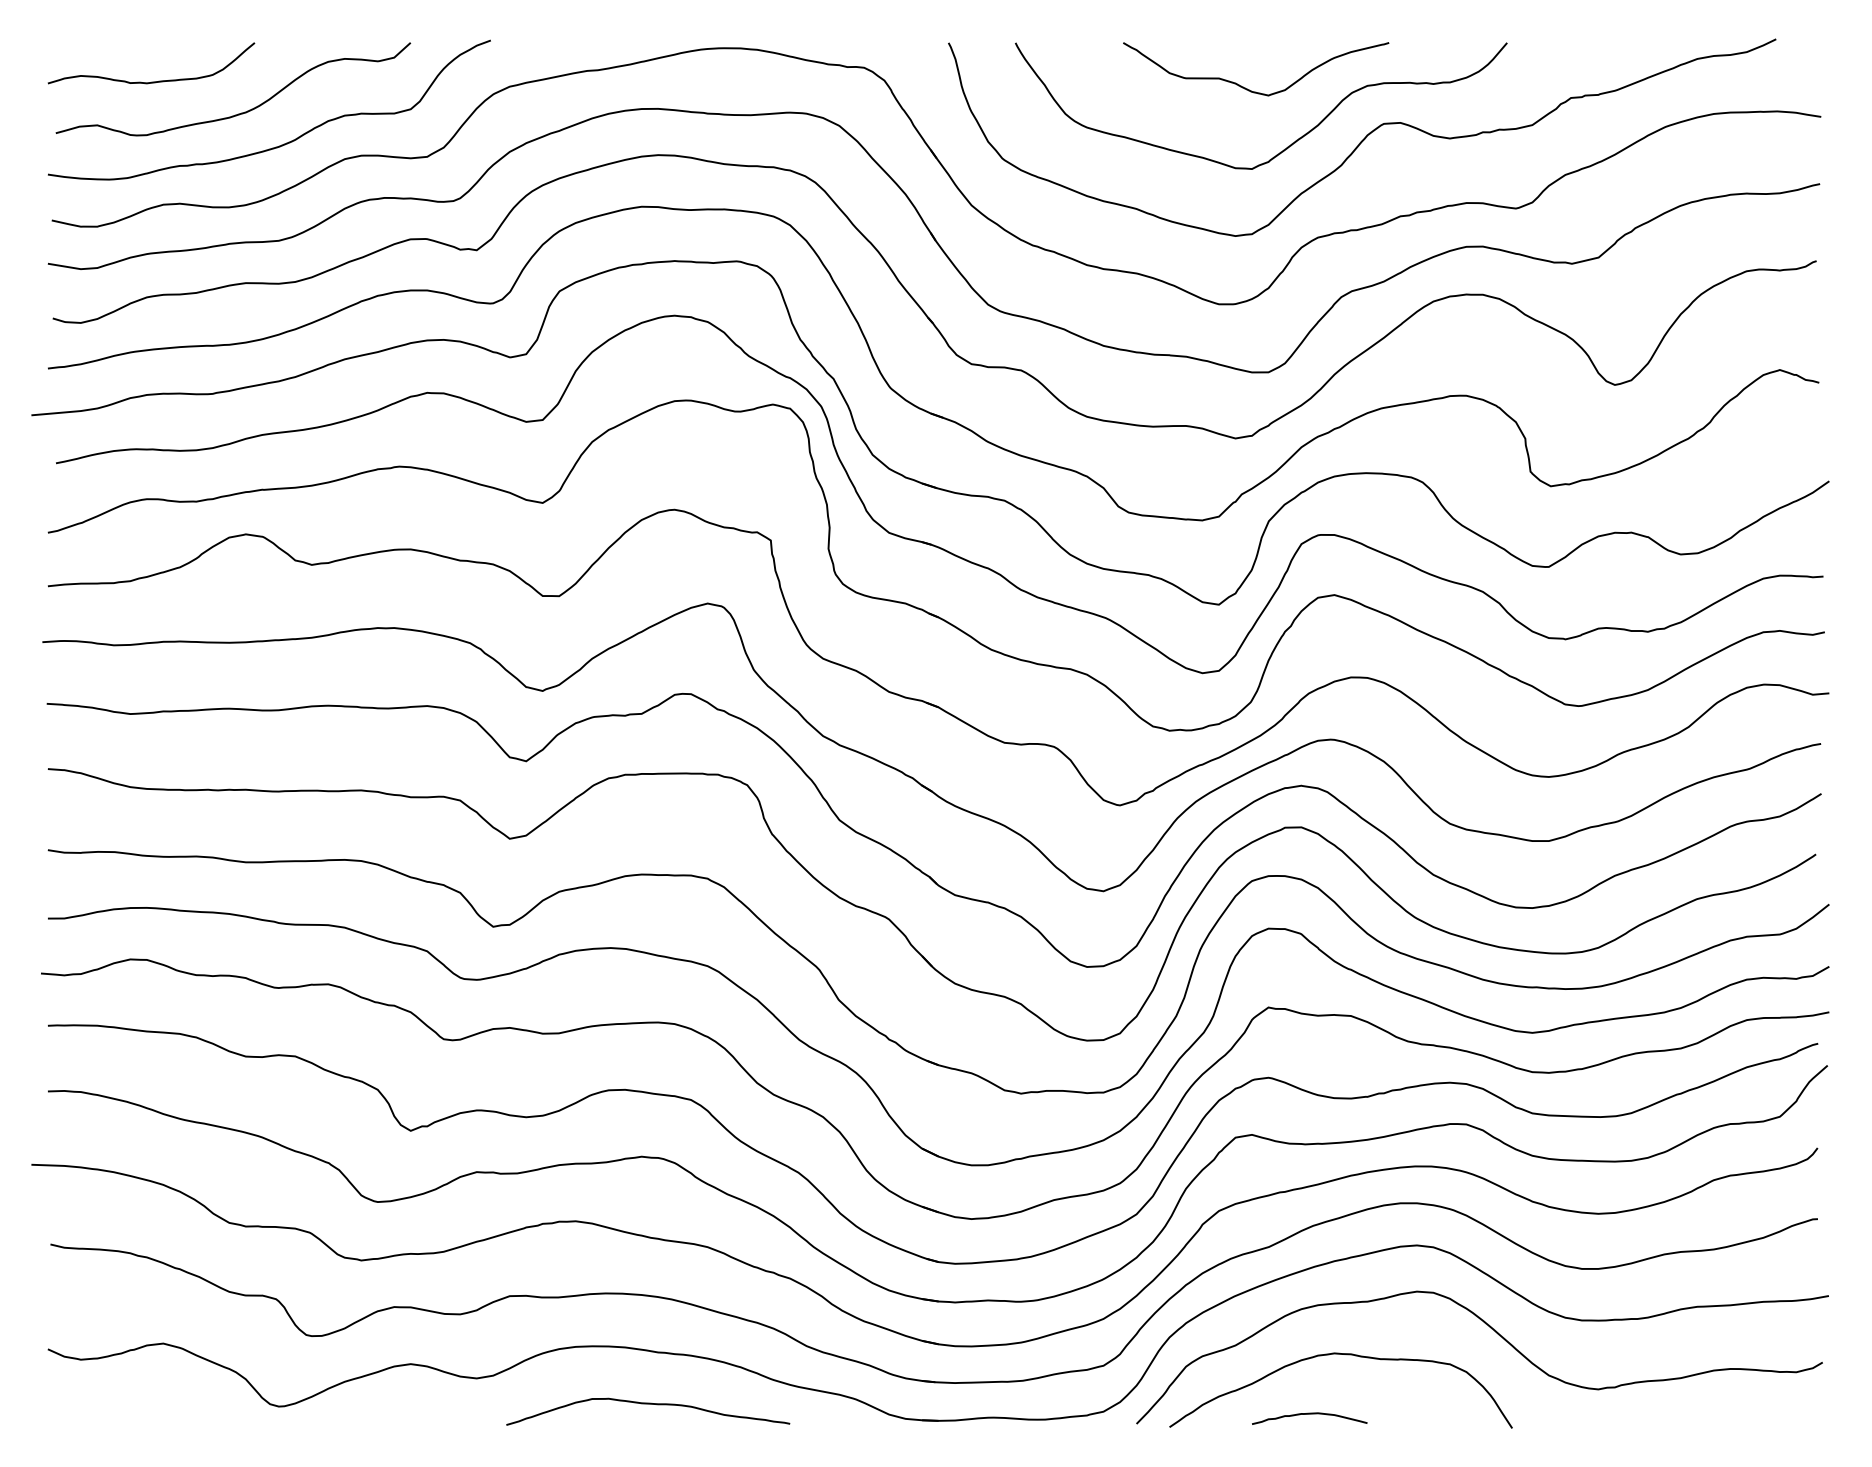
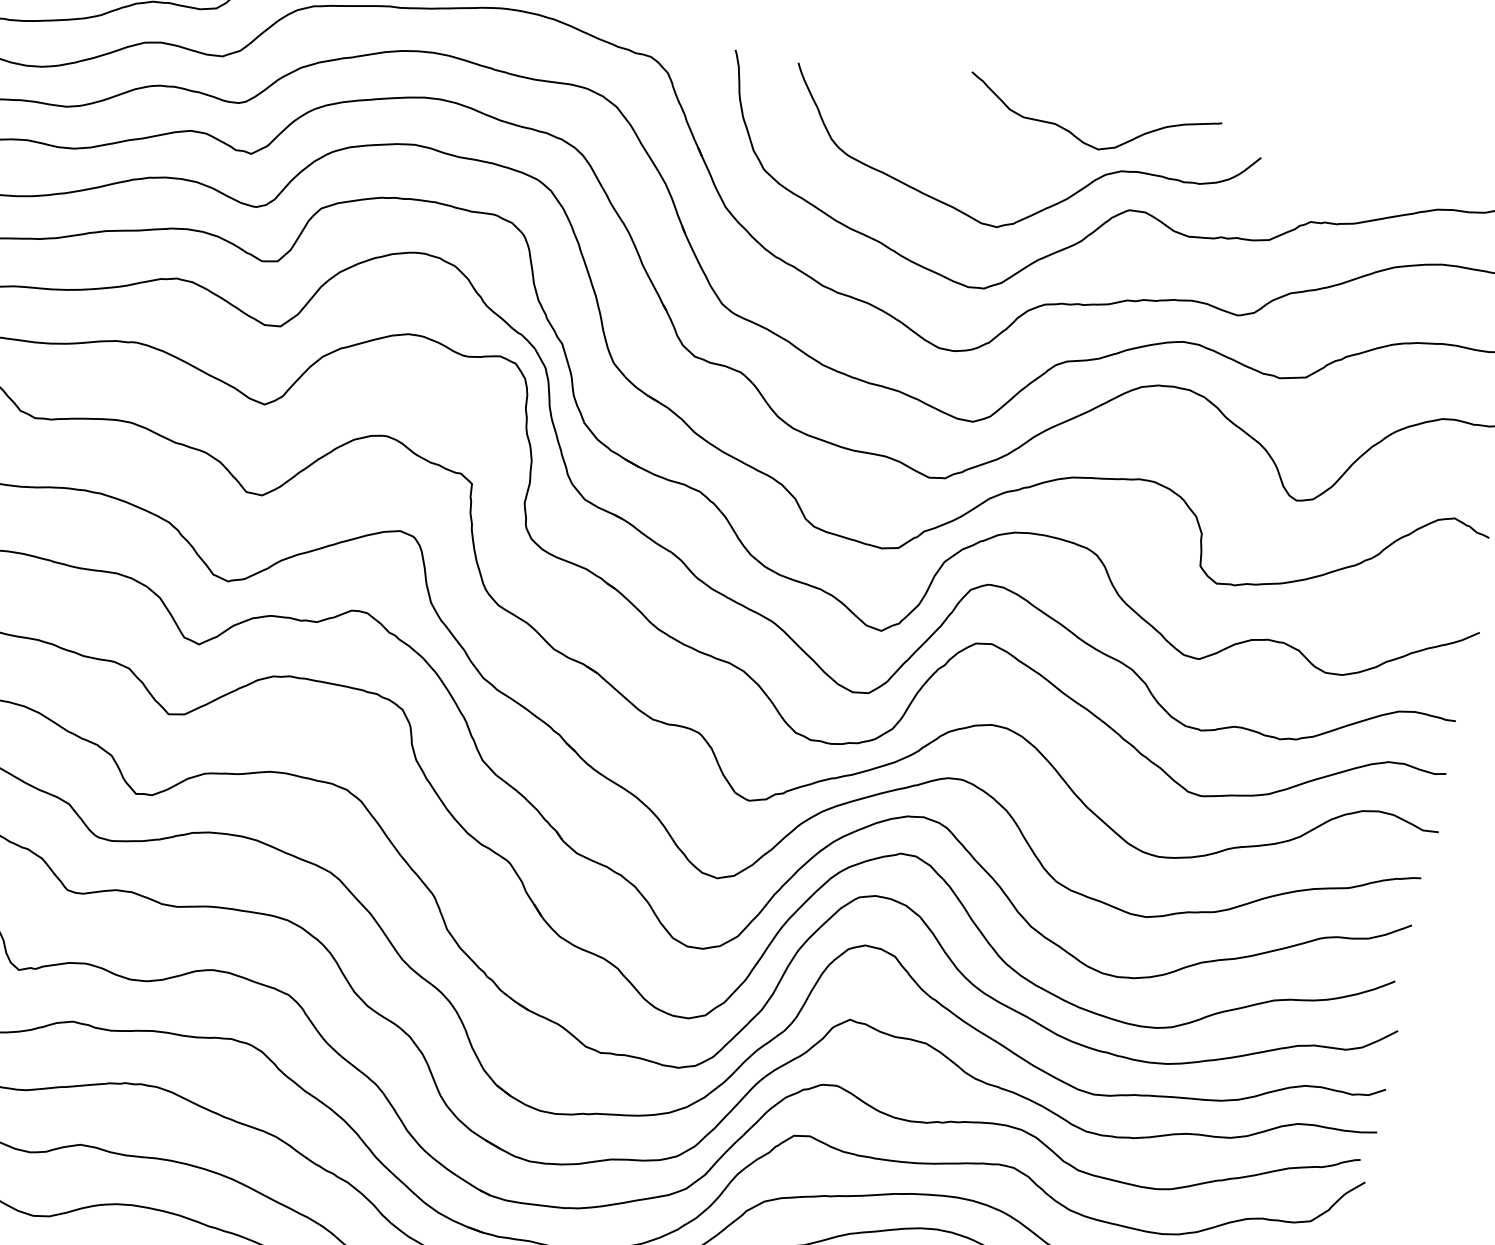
curve: (1247, 88) -> (1080, 138), moved

